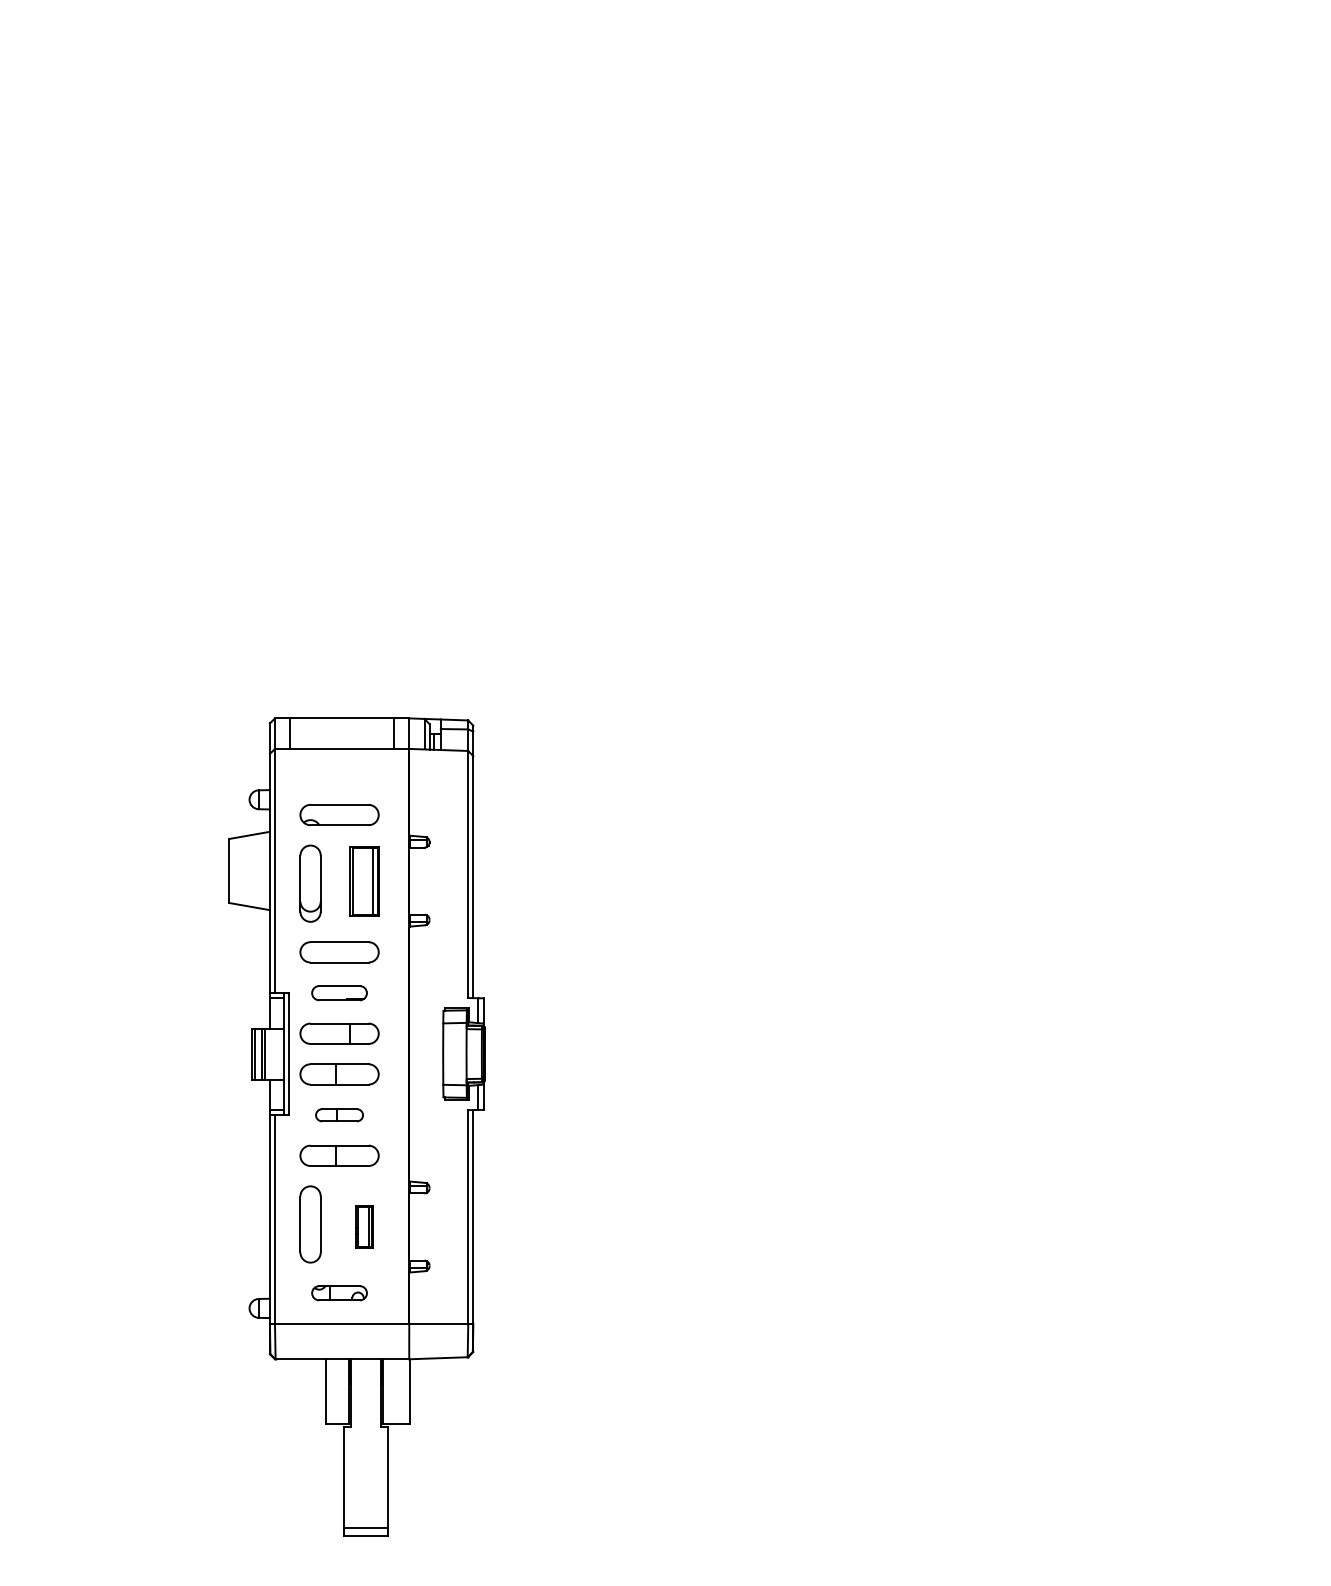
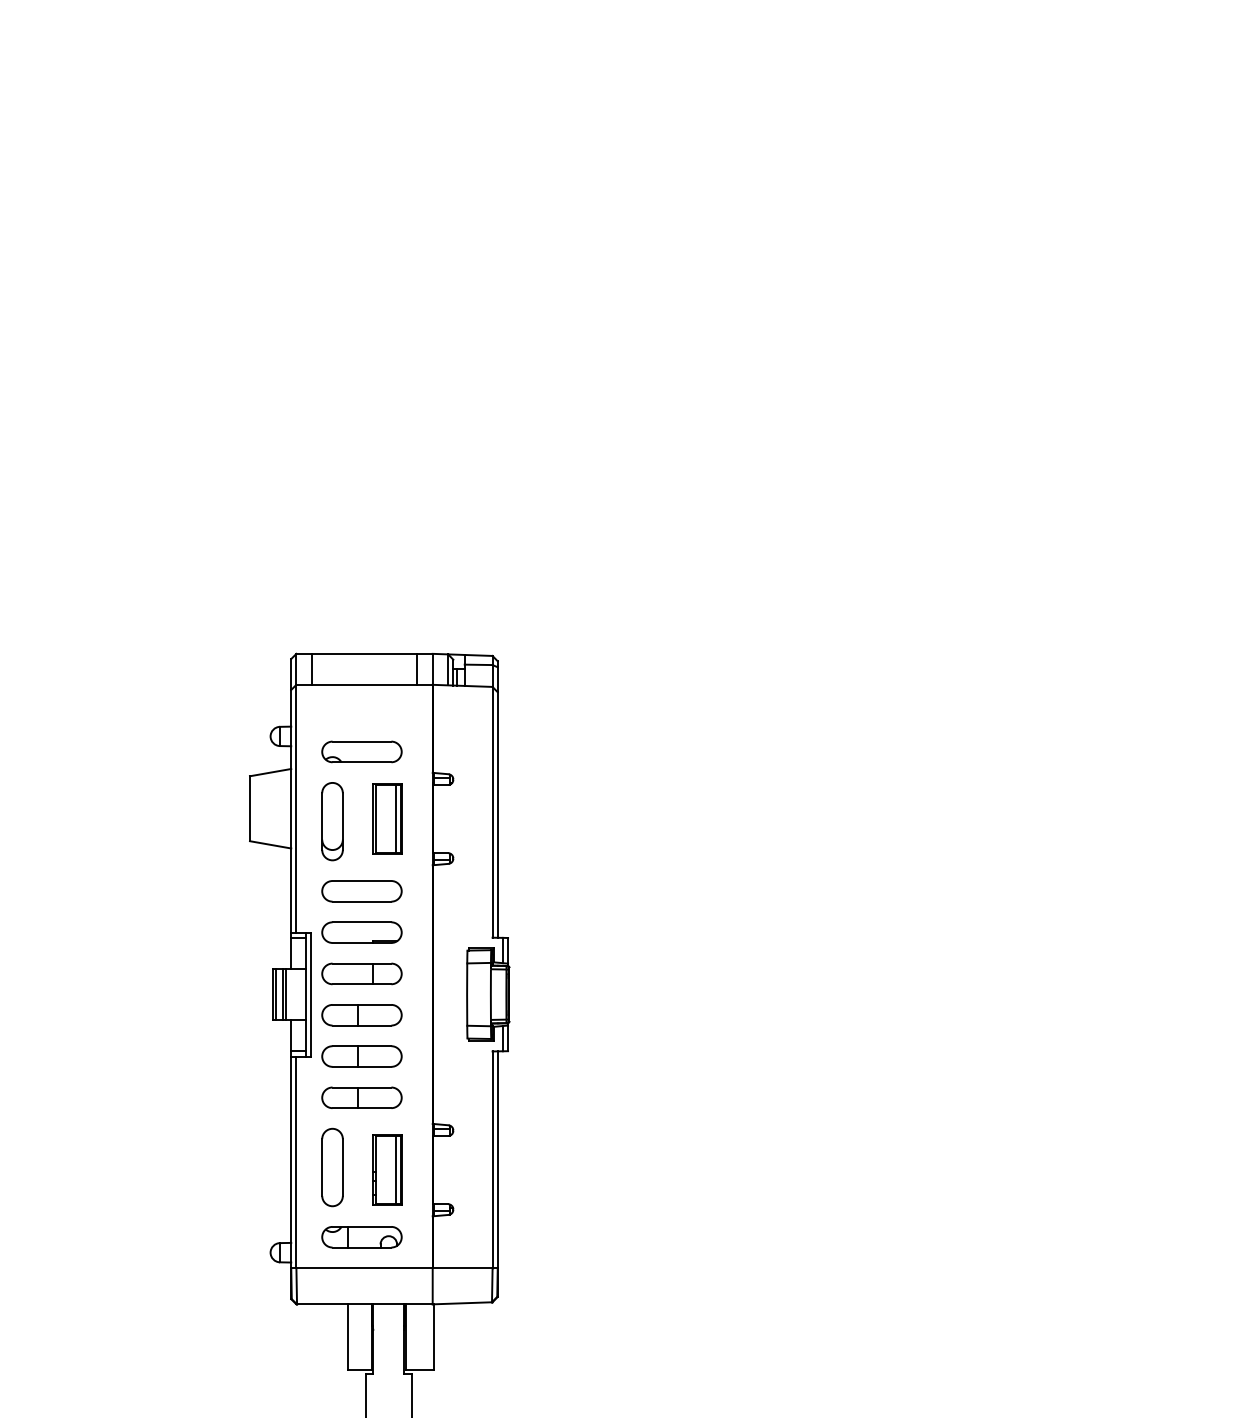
part: (339, 993) -> (361, 933), size x1.43
part: (339, 1115) -> (361, 1056), size x1.67
part: (364, 1226) -> (387, 1169), size x1.67
part: (339, 1293) -> (361, 1237), size x1.43

